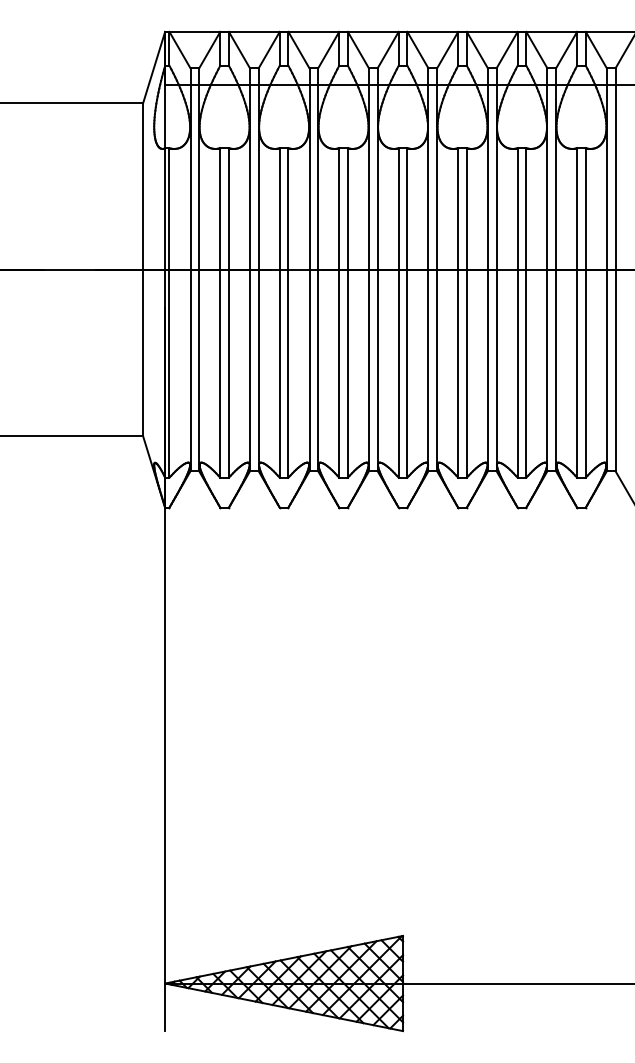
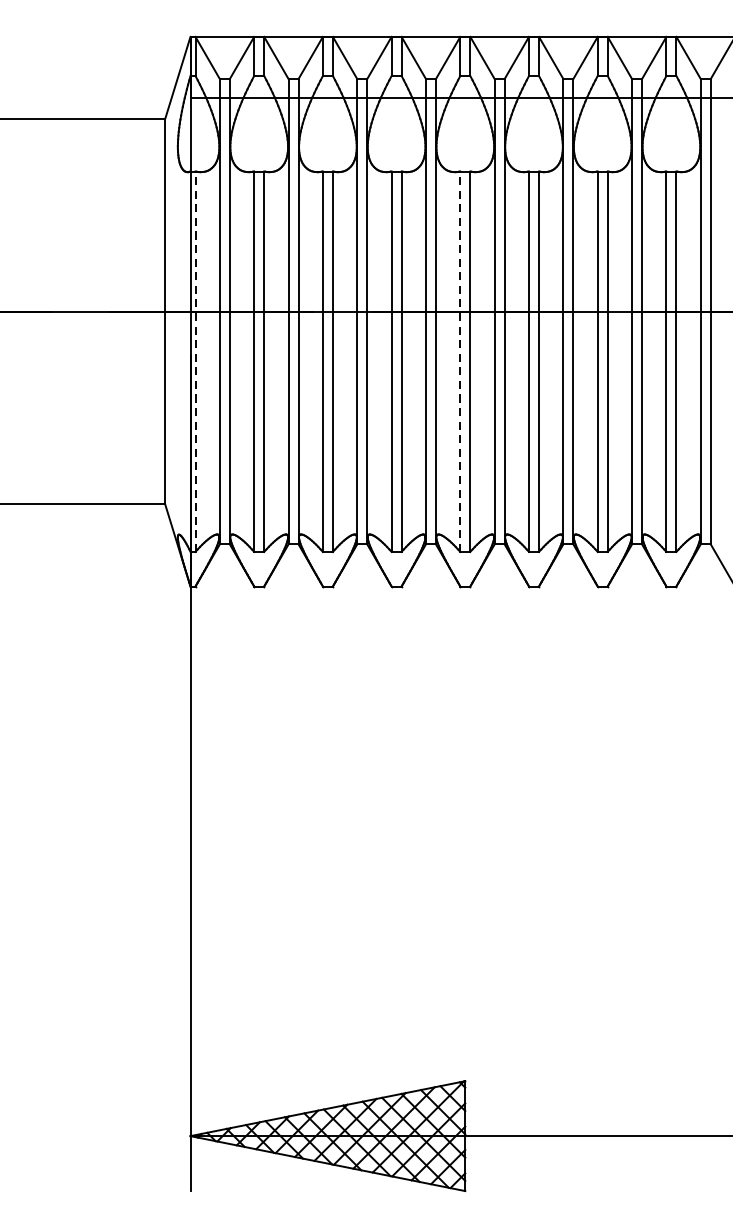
line: (169, 313) -> (195, 362), solid -> dashed
line: (398, 313) -> (460, 362), solid -> dashed

